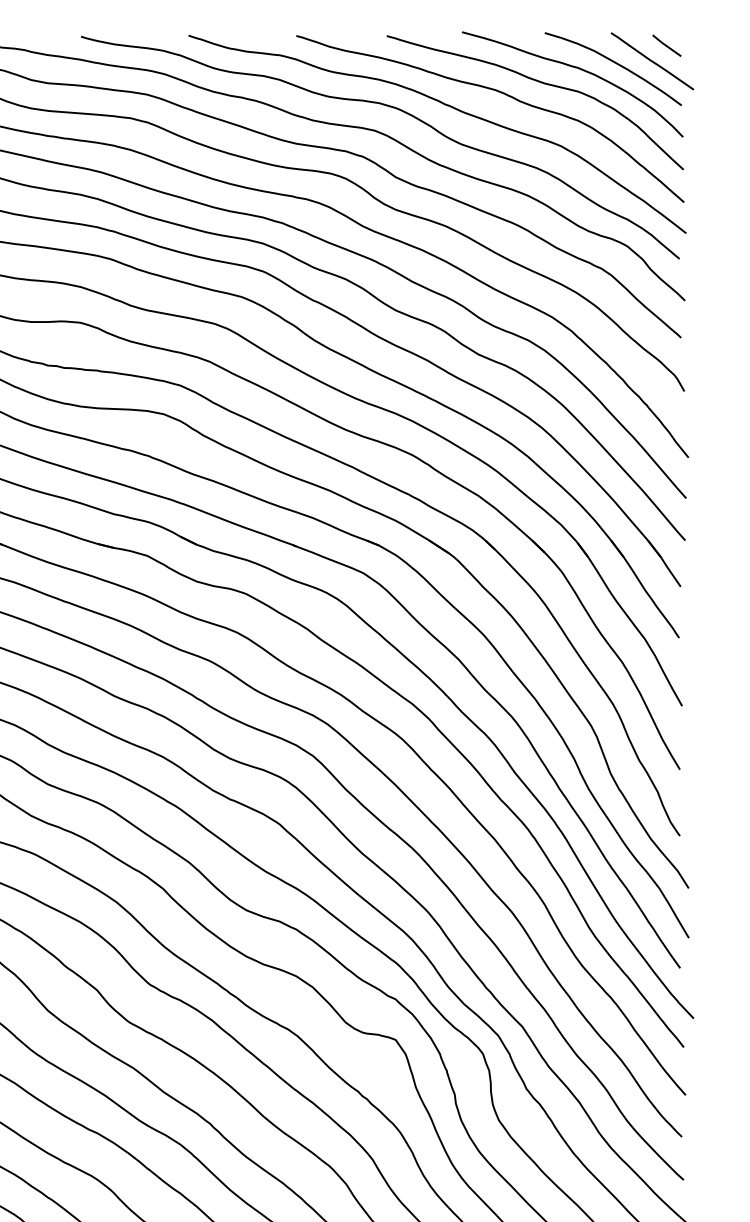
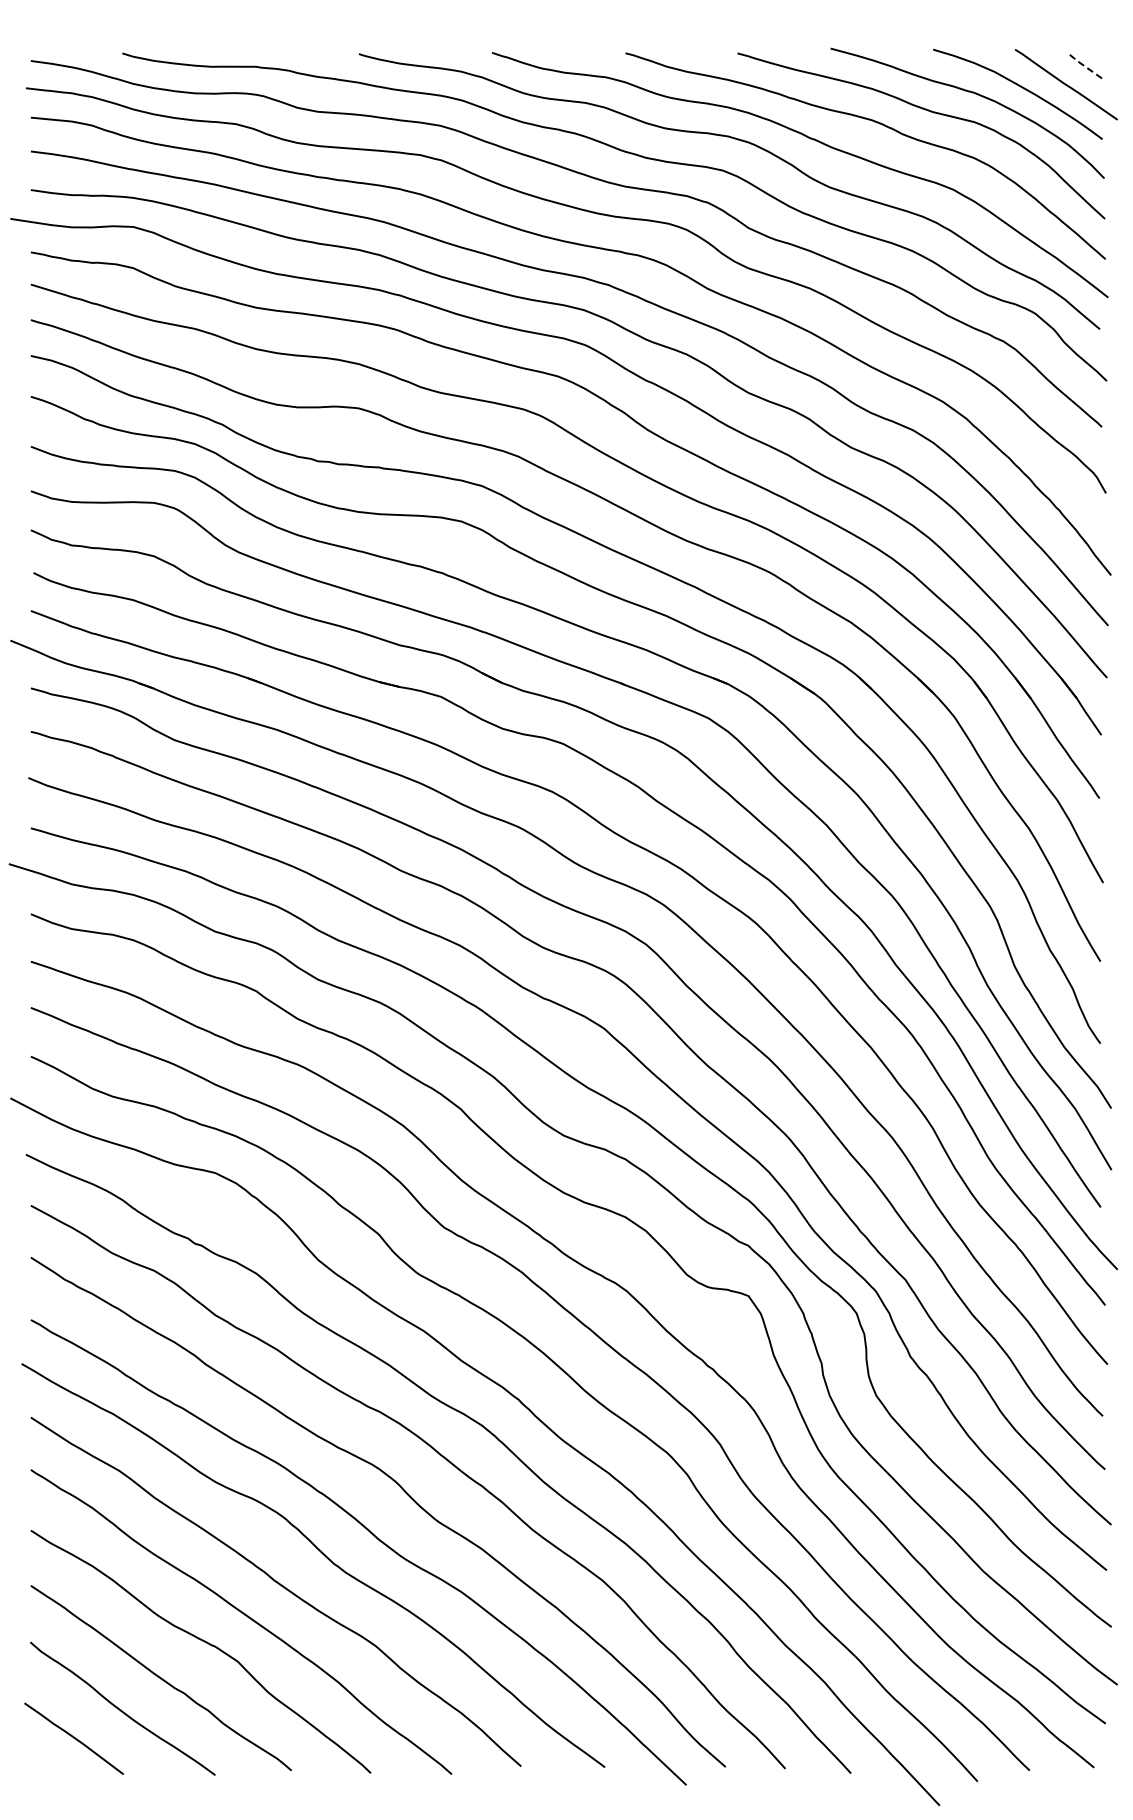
line: (666, 45) -> (1083, 65), solid -> dashed

